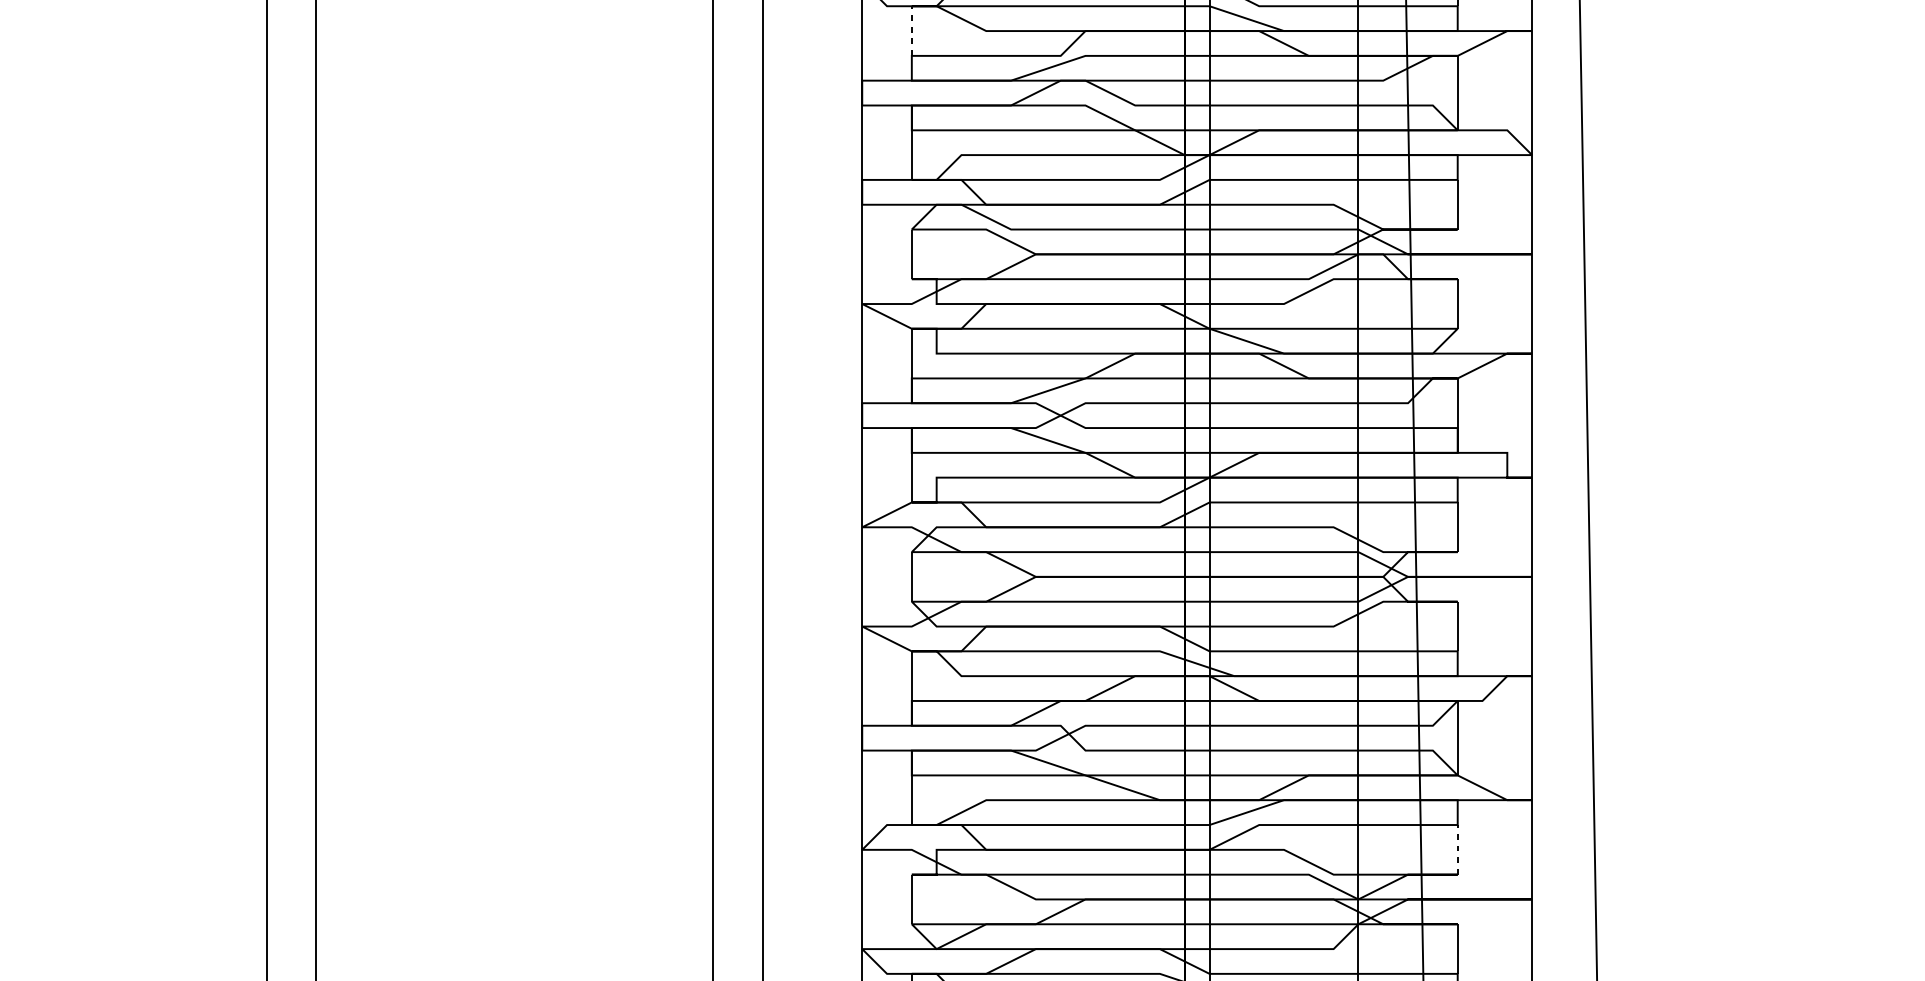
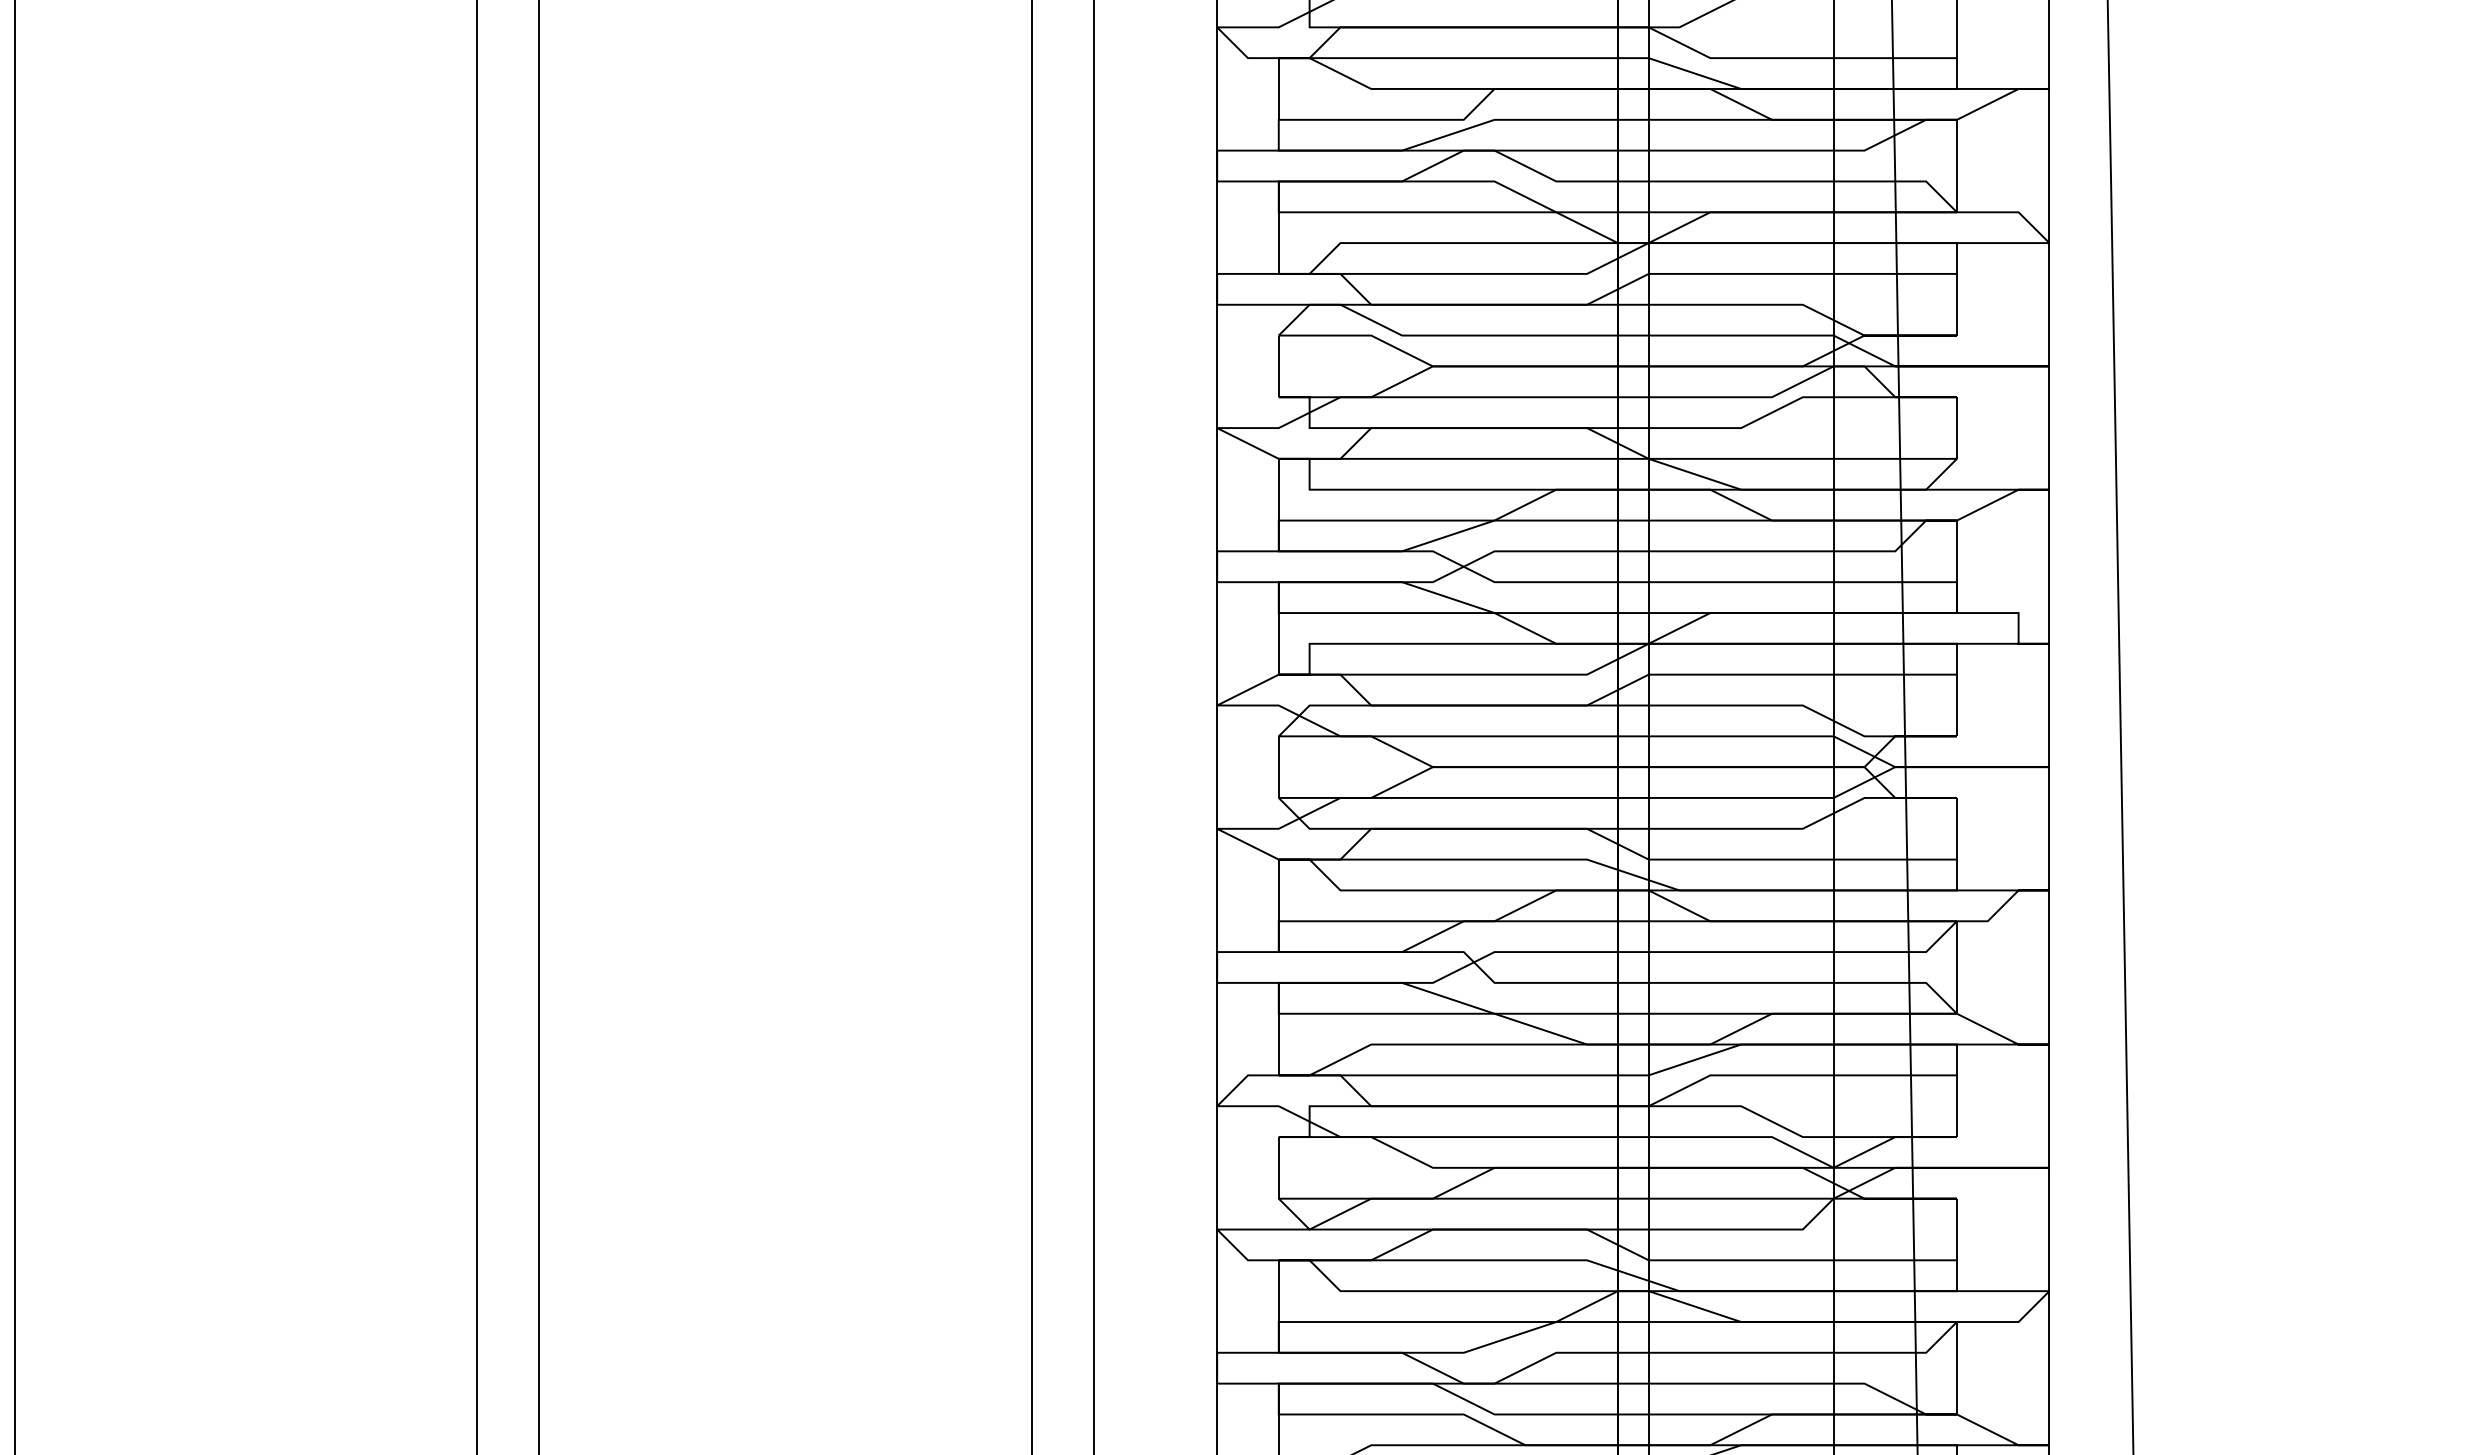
line: (911, 30) -> (1278, 88), dashed -> solid
line: (1457, 850) -> (1956, 1106), dashed -> solid

